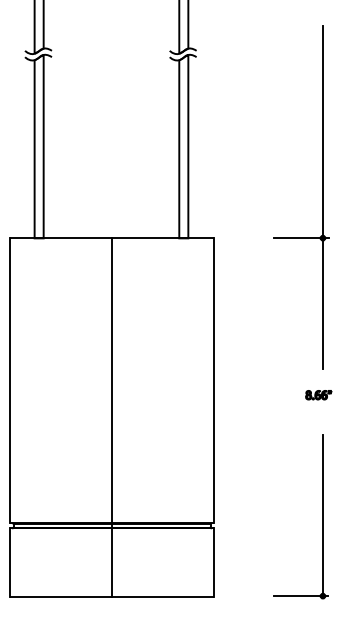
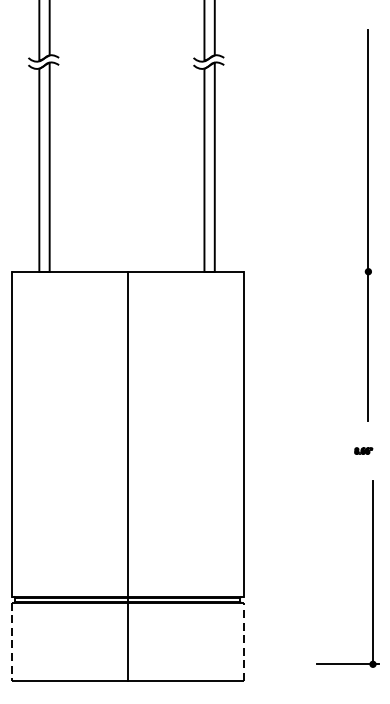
line: (301, 238) -> (343, 272), removed
part: (318, 395) -> (363, 451), size x0.6
part: (322, 516) -> (372, 573), moved
line: (213, 561) -> (243, 640), solid -> dashed
line: (10, 562) -> (11, 641), solid -> dashed

